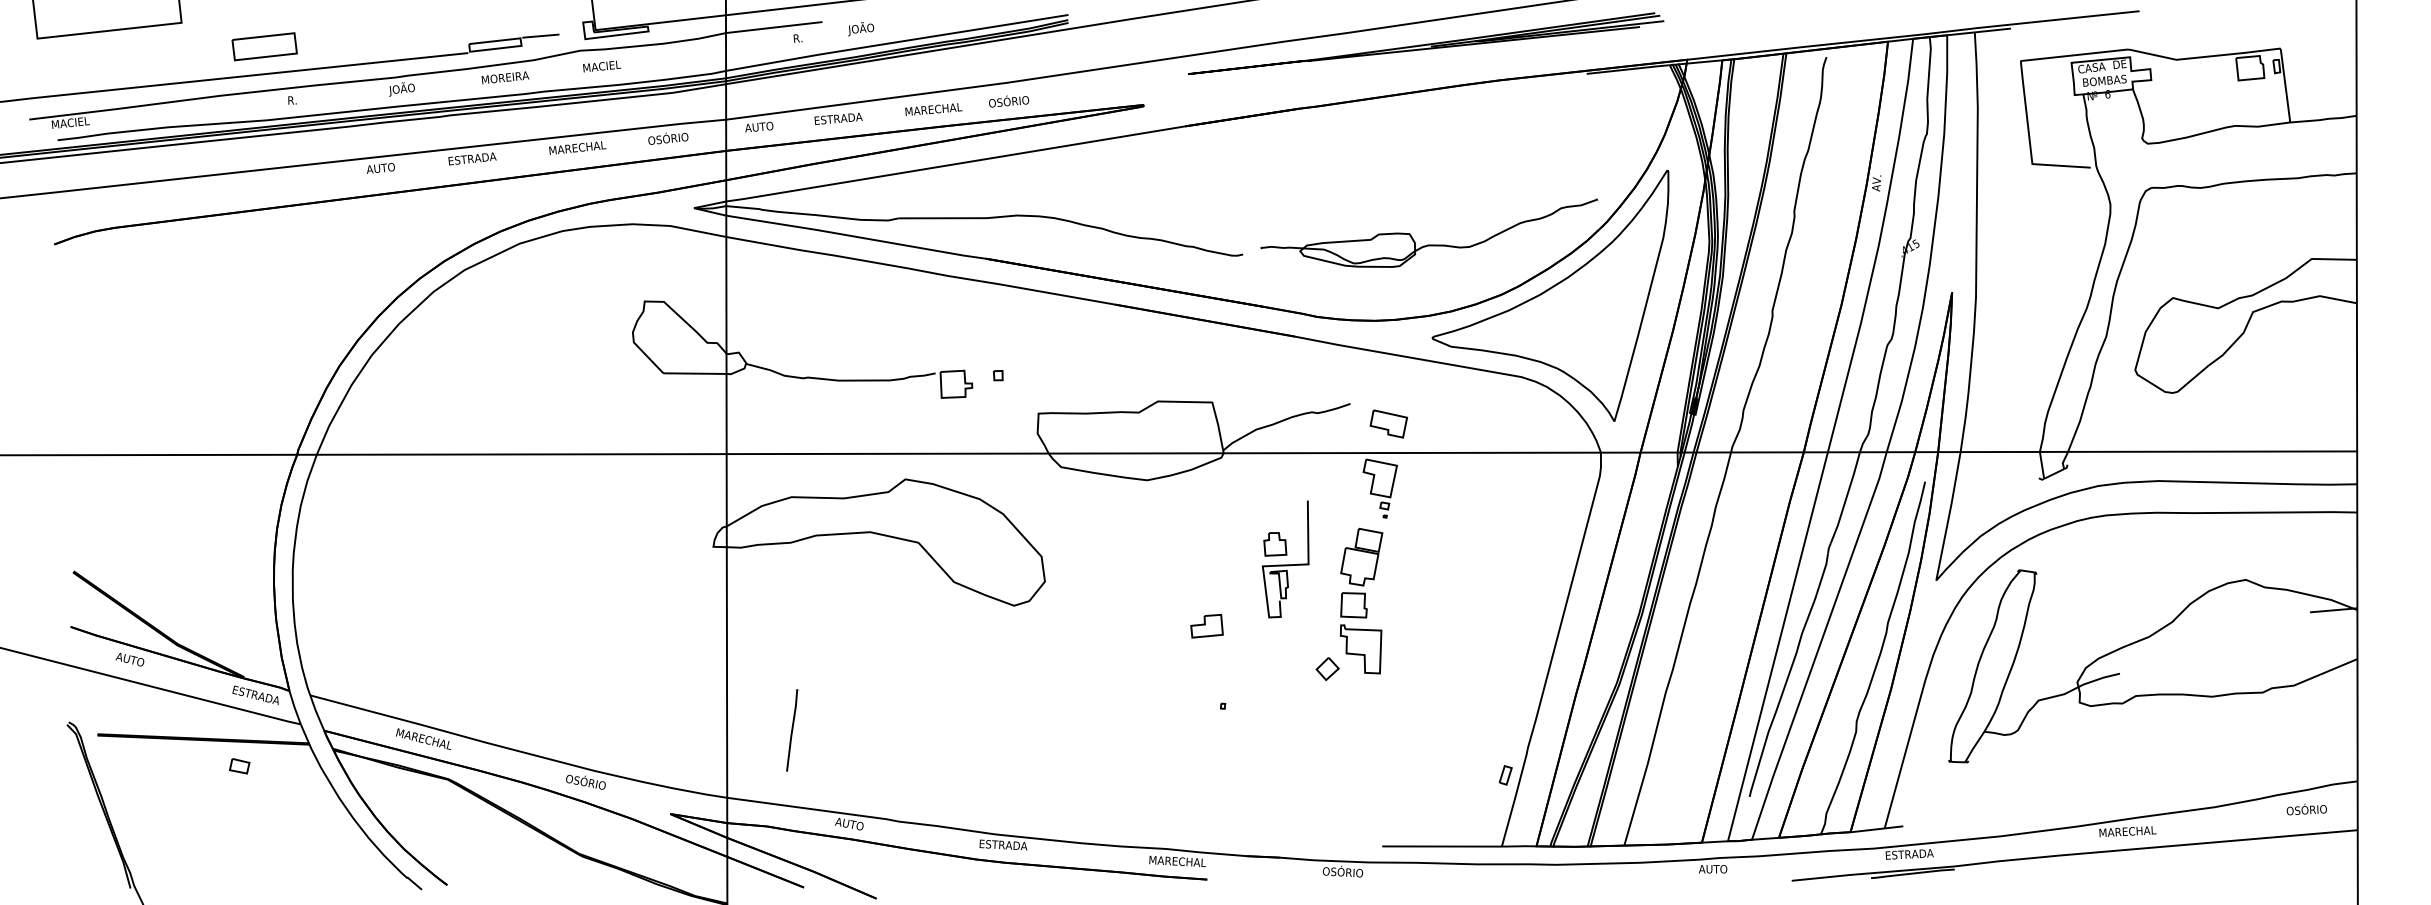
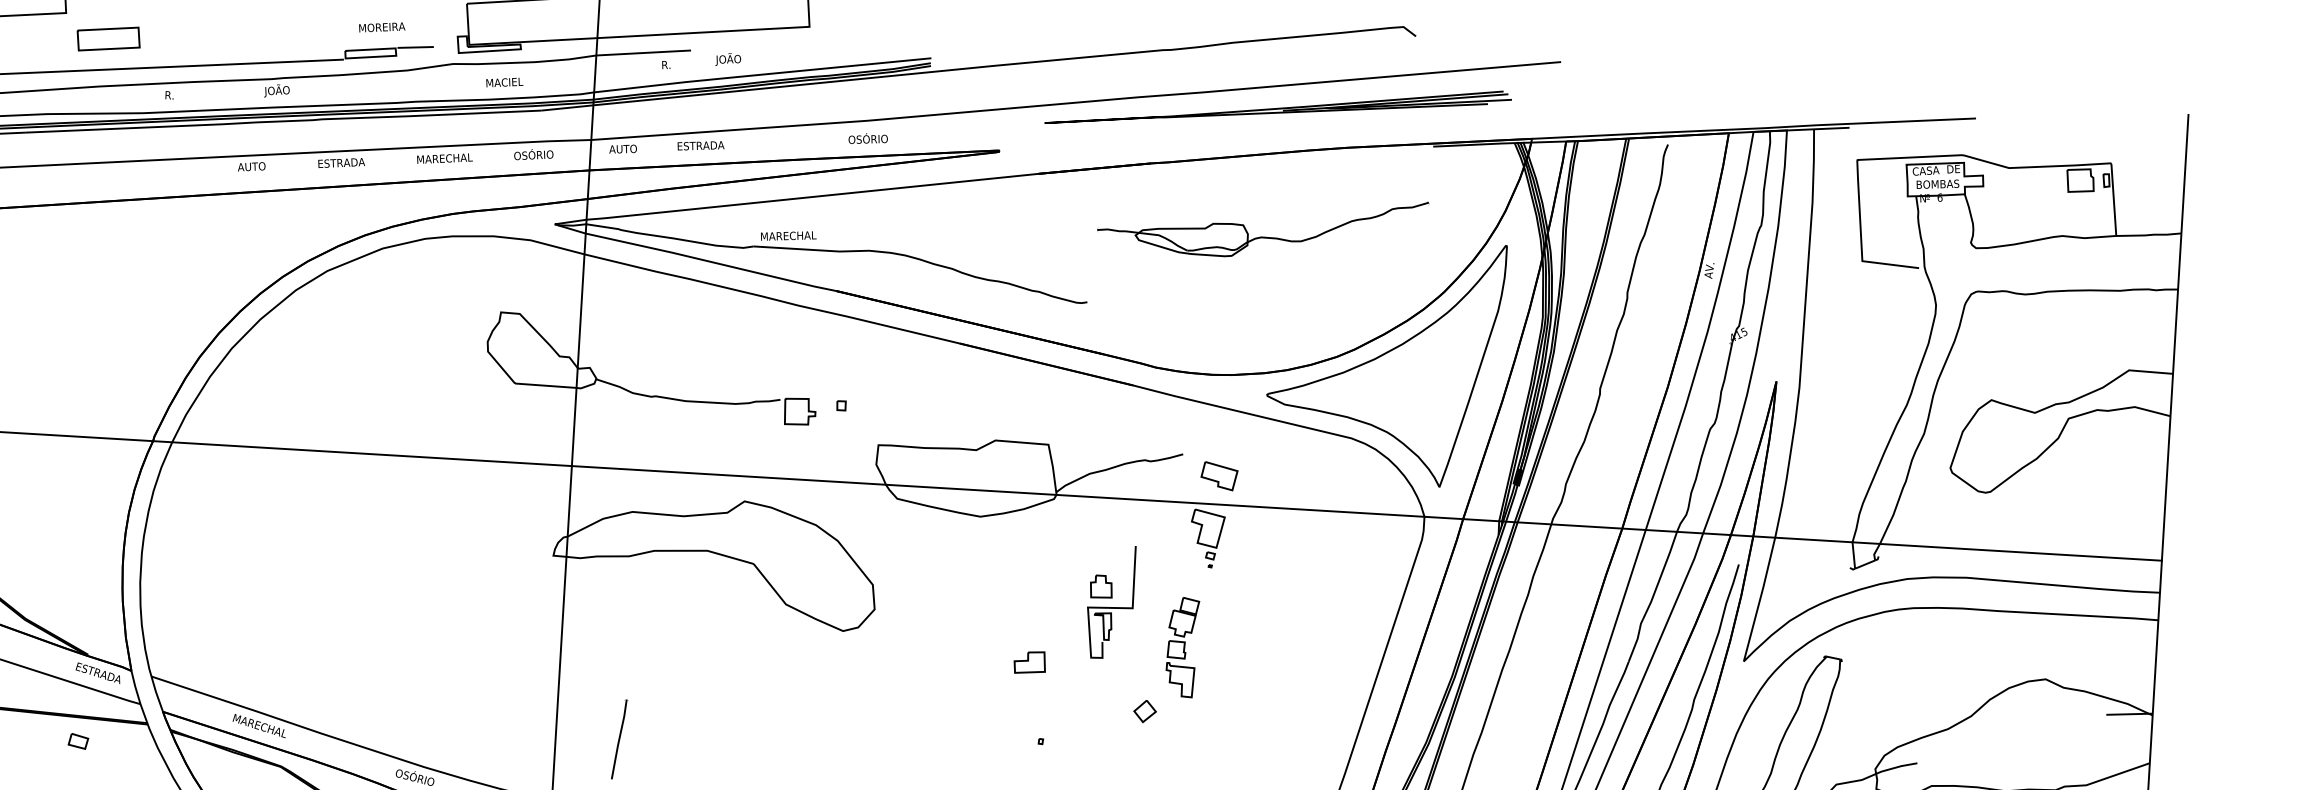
part: (264, 46) -> (108, 38), moved
text: (602, 66) -> (505, 82), moved
text: (505, 77) -> (382, 27), moved
text: (933, 109) -> (788, 236), moved
part: (1429, 244) -> (1262, 236), moved
part: (1361, 600) -> (1182, 646), size x0.7

